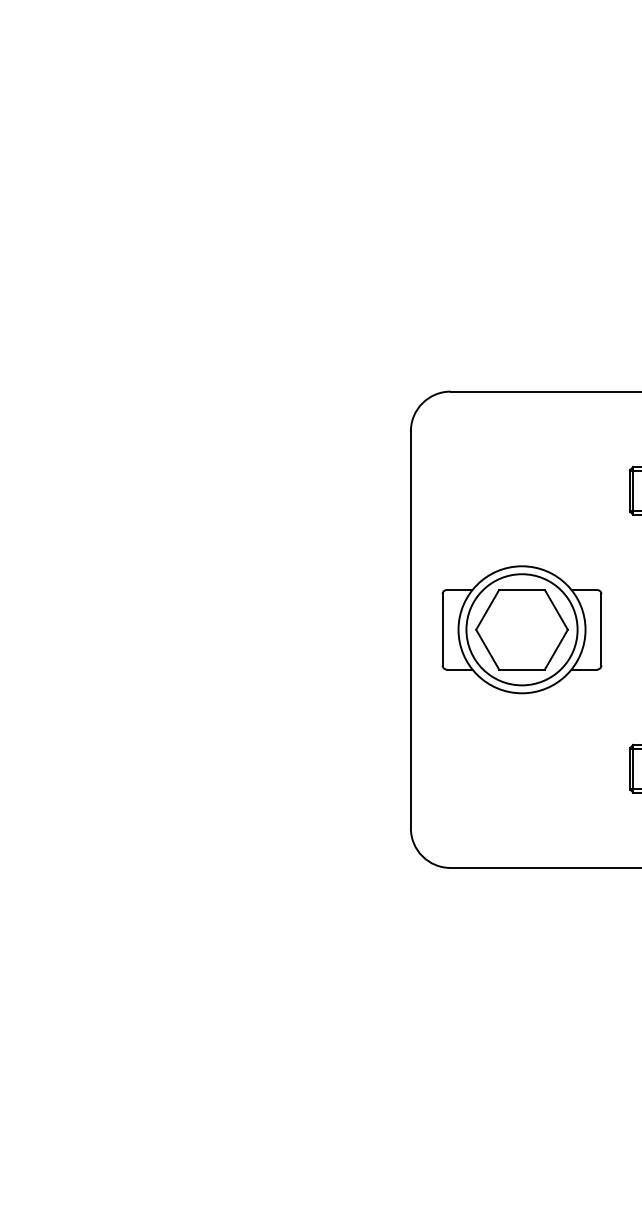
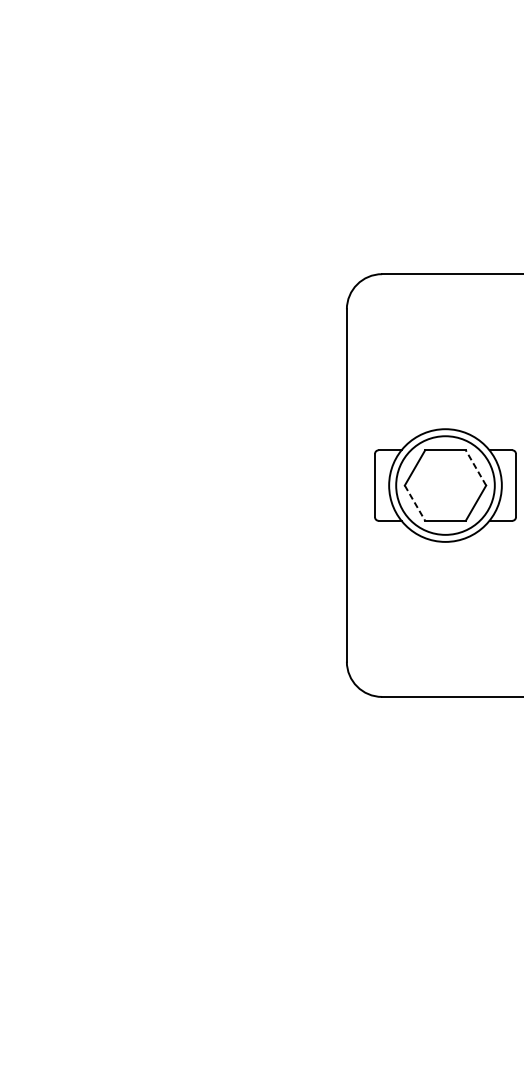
line: (556, 609) -> (476, 467), solid -> dashed
line: (487, 649) -> (414, 503), solid -> dashed

